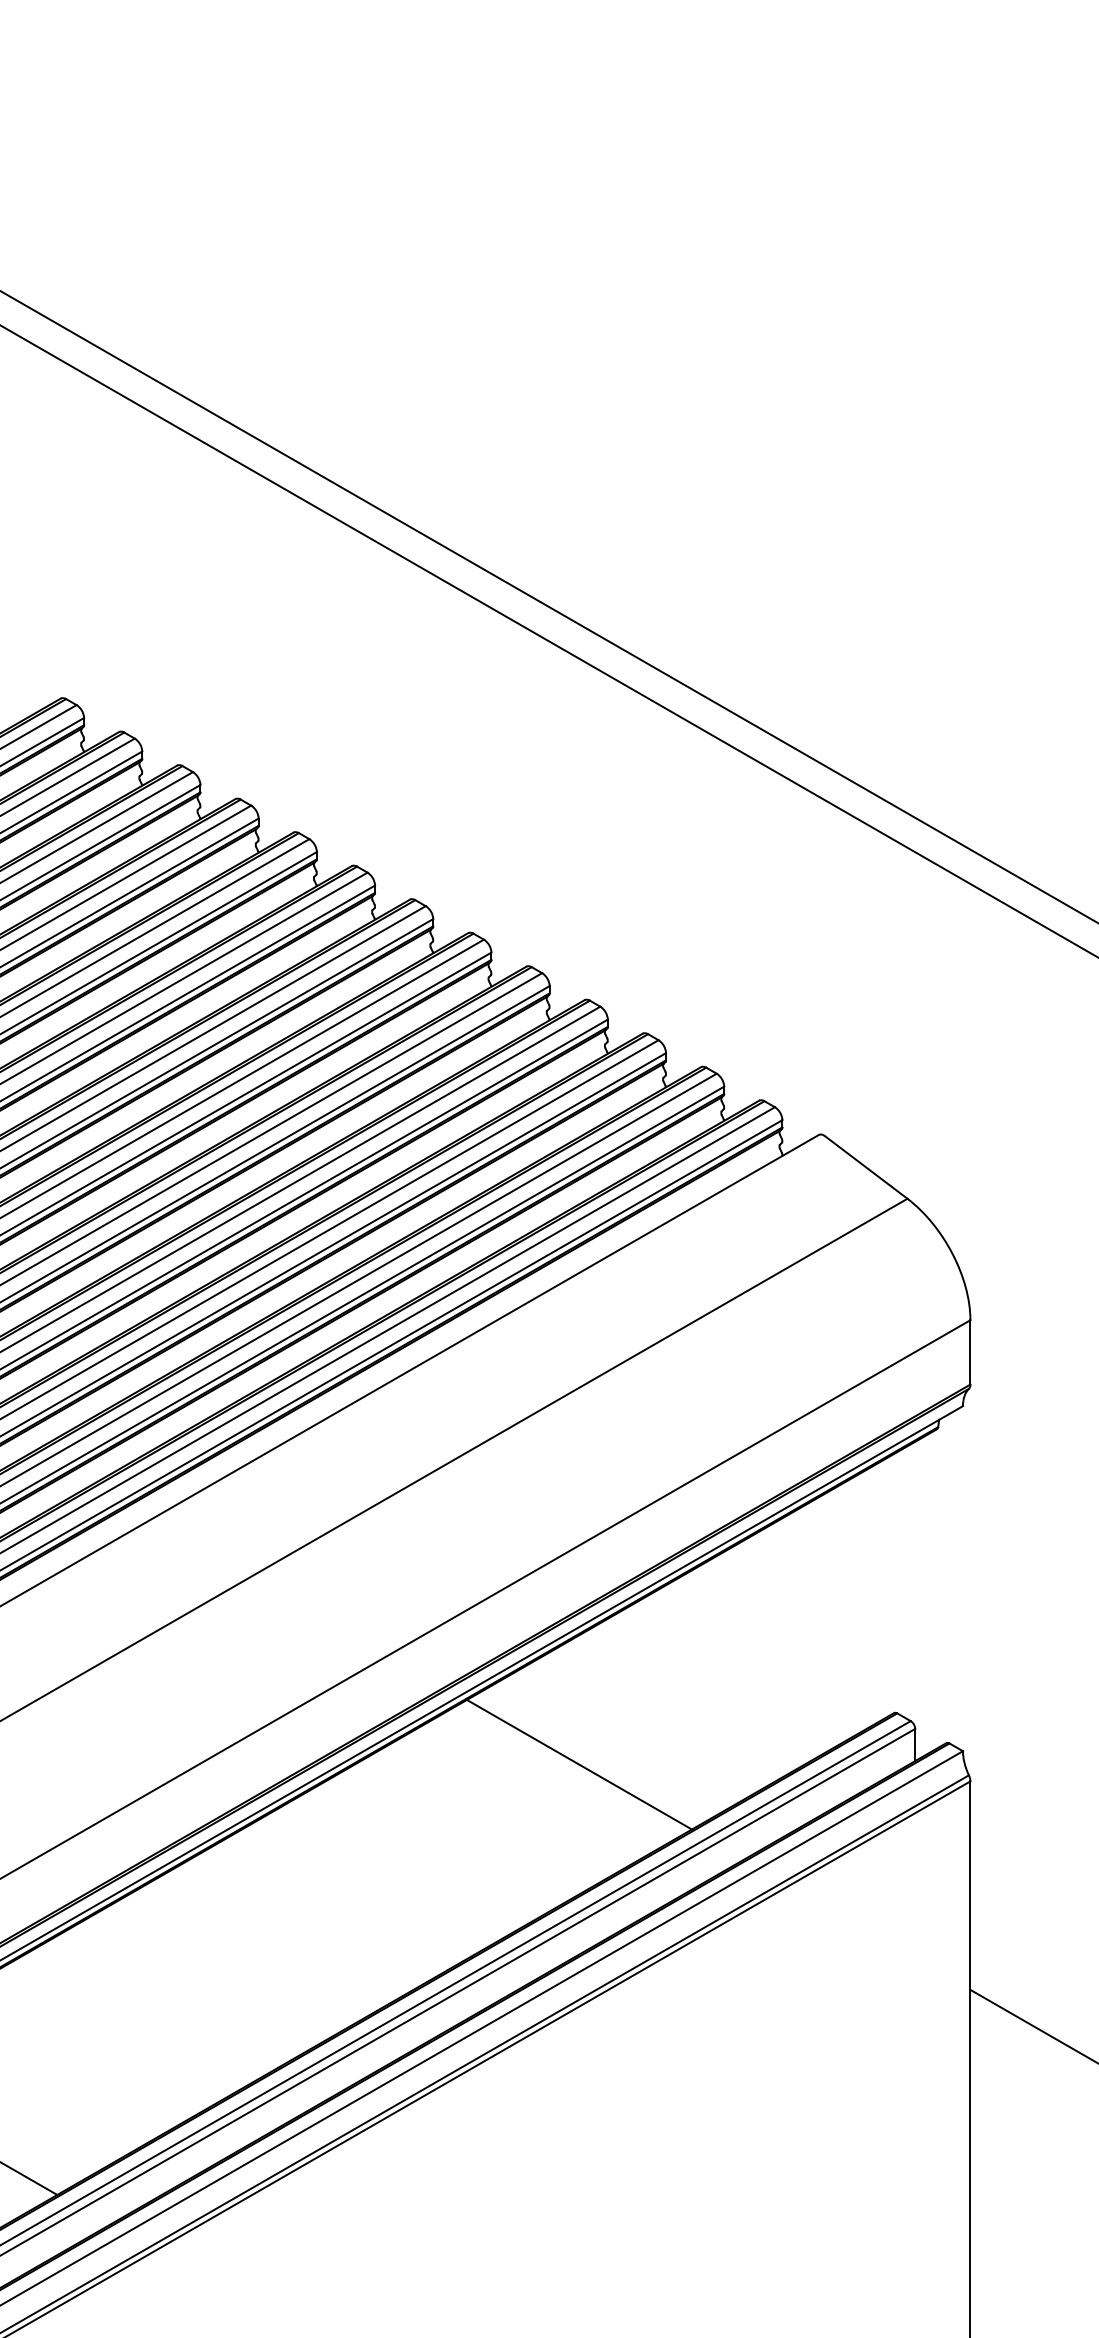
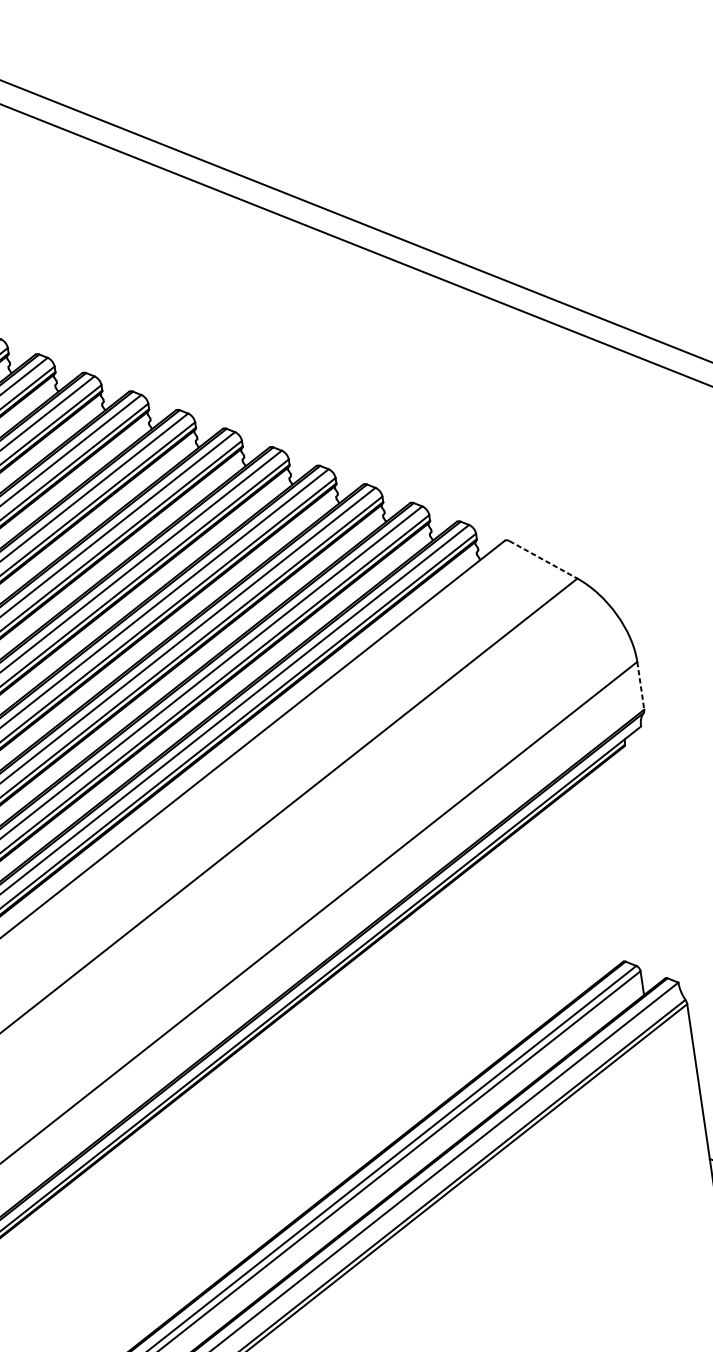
line: (866, 1167) -> (543, 559), solid -> dashed
line: (970, 1352) -> (640, 685), solid -> dashed
line: (578, 1764) -> (394, 1034), removed

